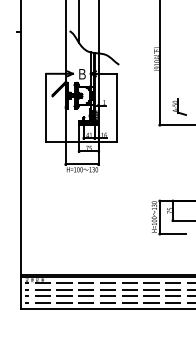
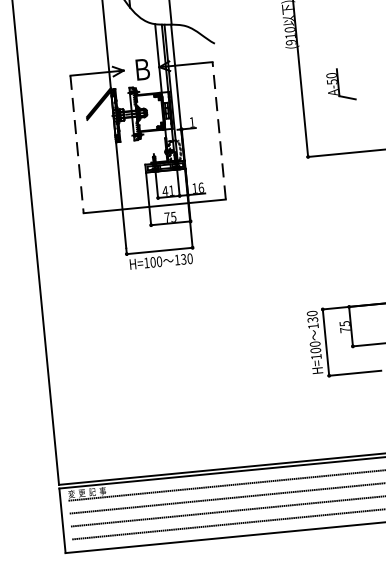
part: (179, 106) -> (340, 83), moved
line: (117, 107) -> (219, 129), solid -> dashed
line: (46, 108) -> (77, 145), solid -> dashed

